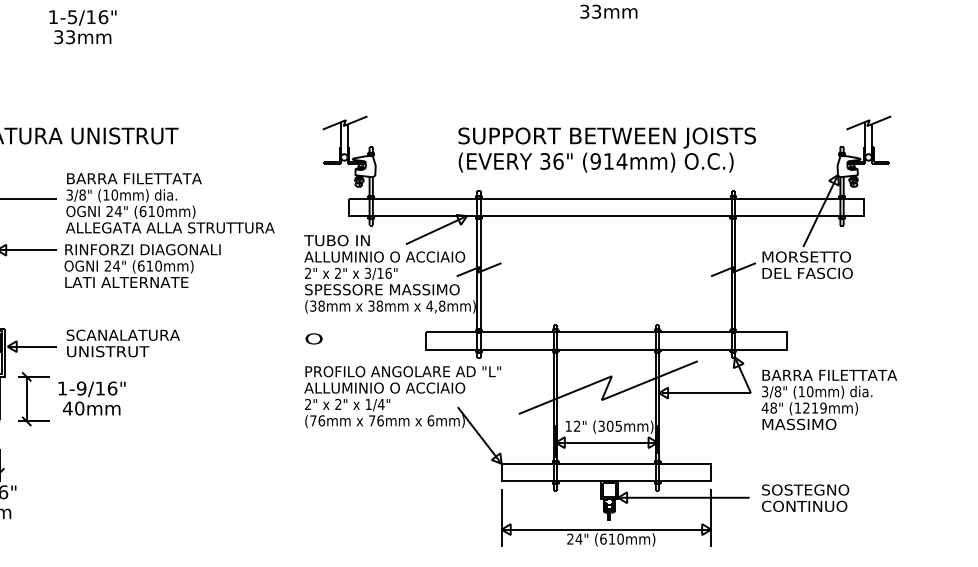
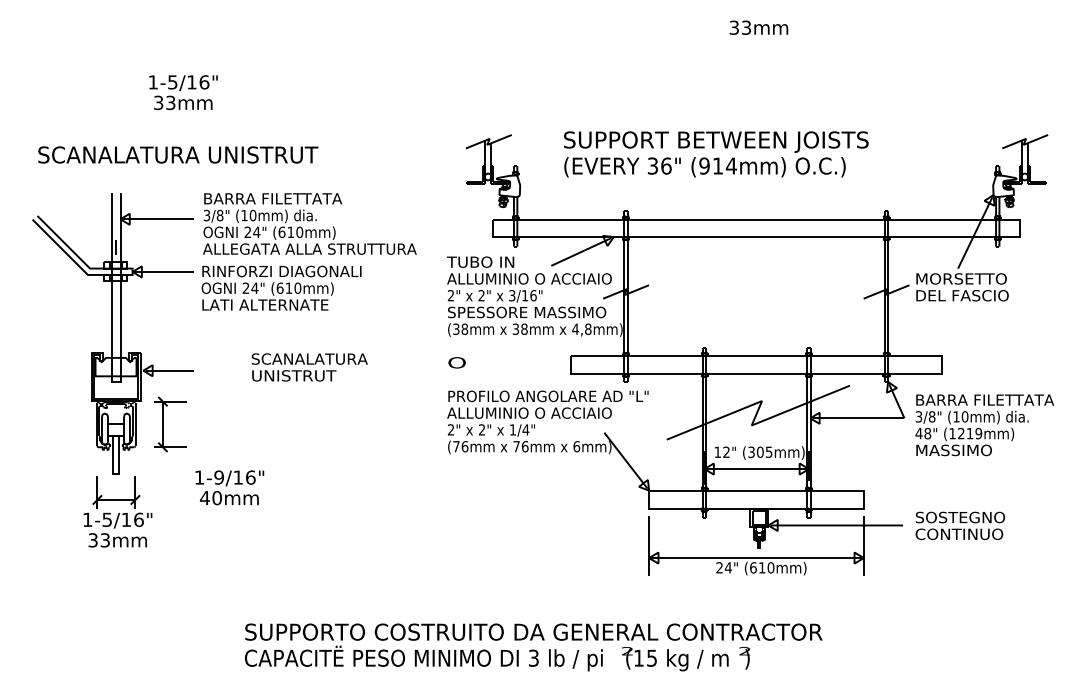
text: (82, 27) -> (183, 92), moved
text: (607, 150) -> (716, 154), moved
text: (123, 343) -> (309, 367), moved
text: (91, 398) -> (229, 487), moved

